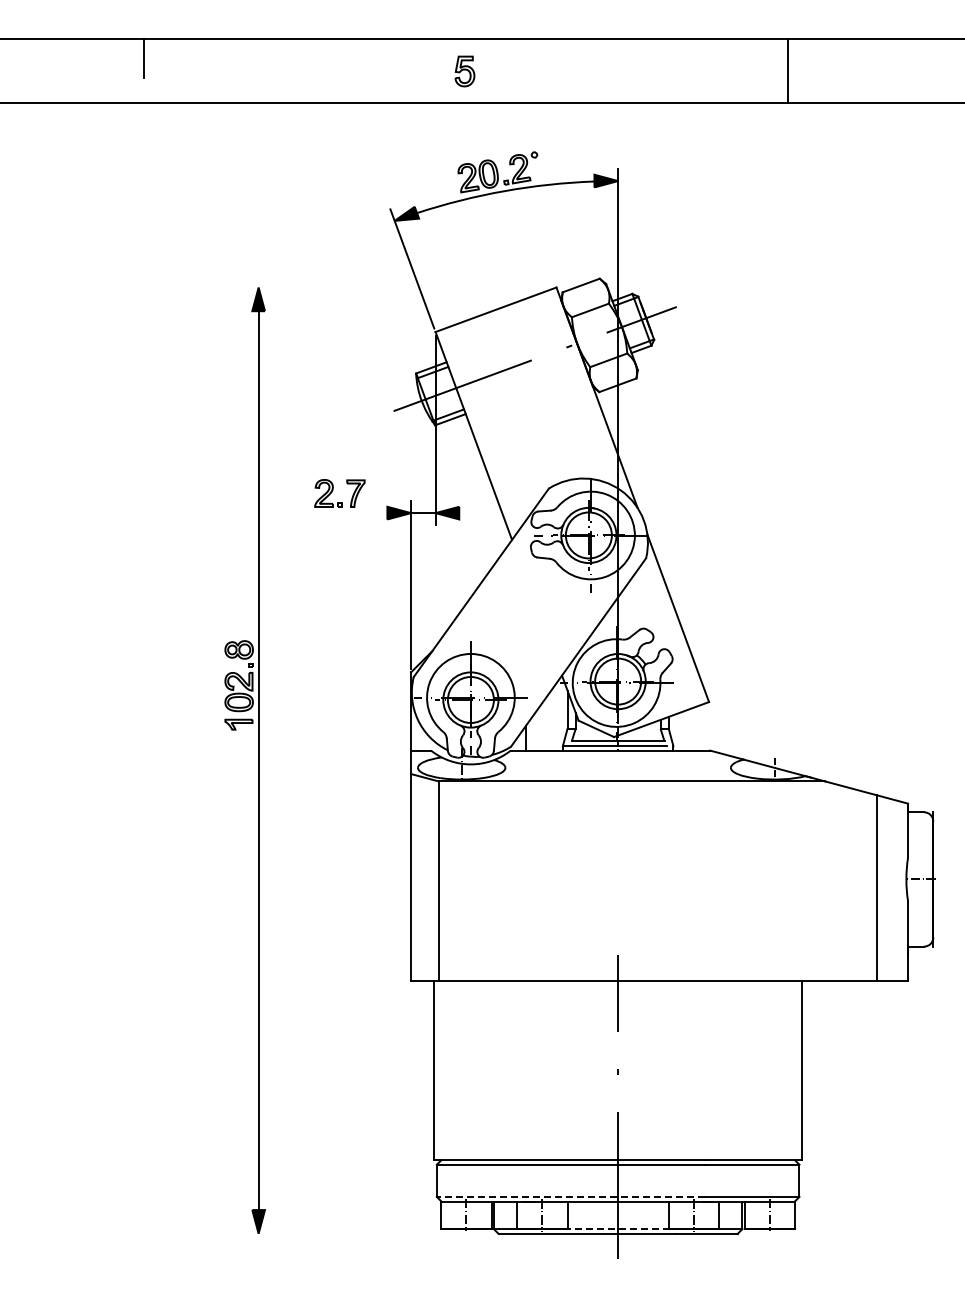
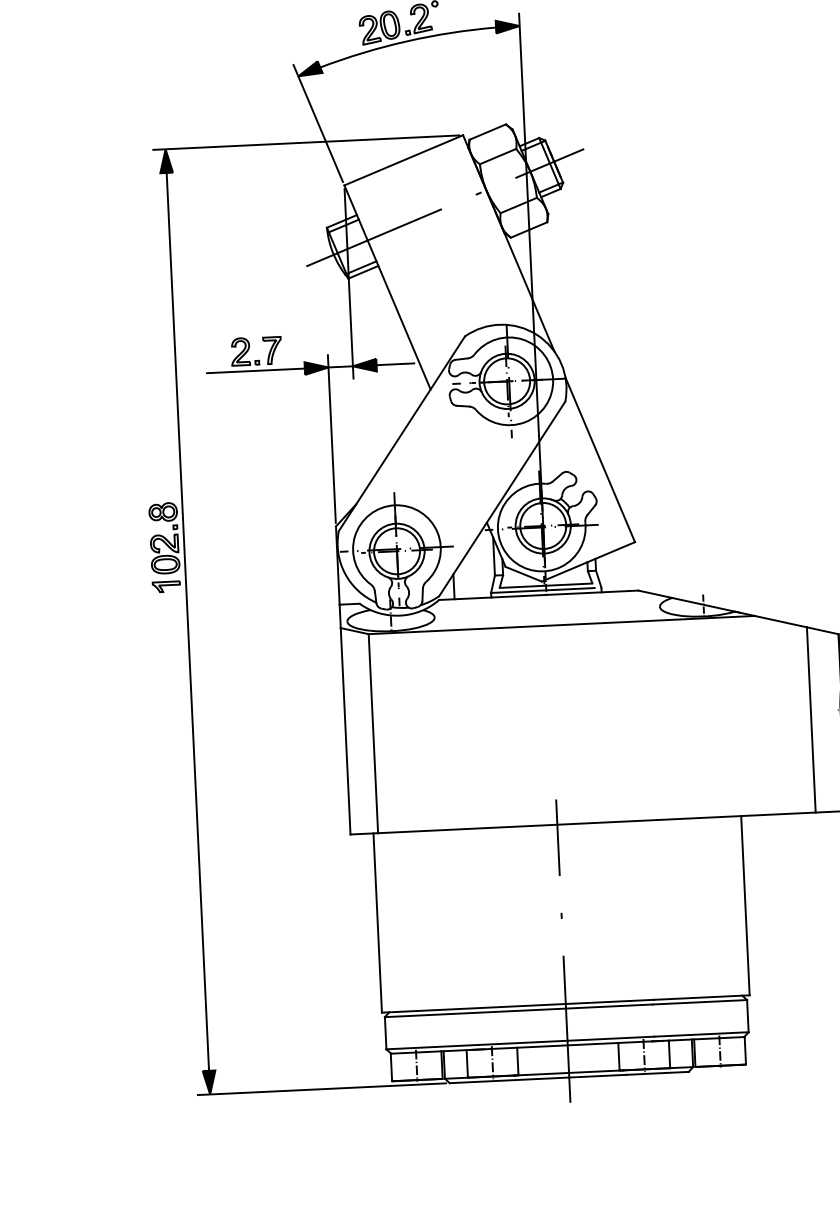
line: (399, 287) -> (306, 142), added
line: (338, 513) -> (255, 371), added
line: (477, 513) -> (394, 364), added
line: (570, 1196) -> (519, 1042), dashed -> solid
line: (618, 1229) -> (569, 1073), dashed -> solid
line: (370, 1233) -> (321, 1088), added

